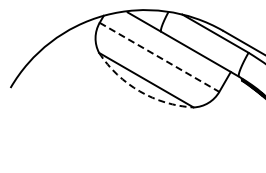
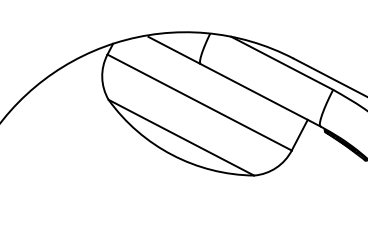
line: (159, 57) -> (199, 102), dashed -> solid
arc: (139, 91) -> (171, 155), dashed -> solid

